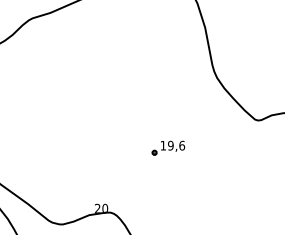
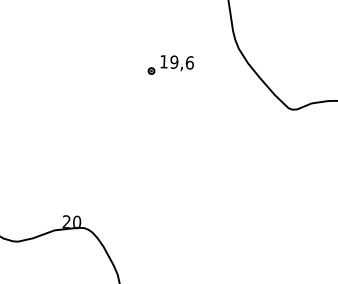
part: (168, 147) -> (171, 64), moved

